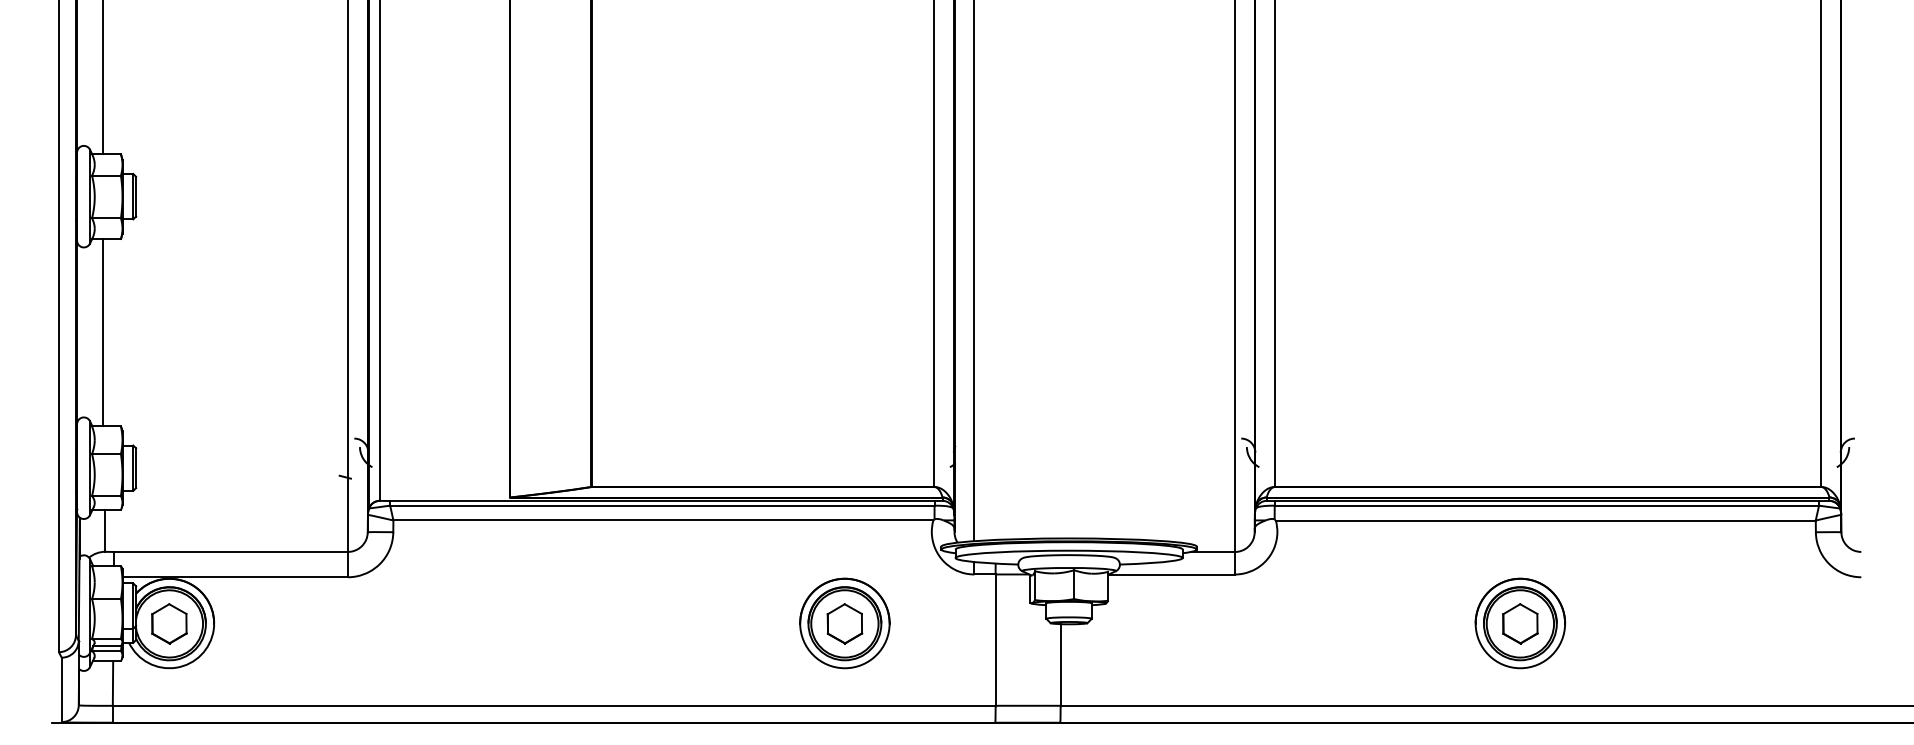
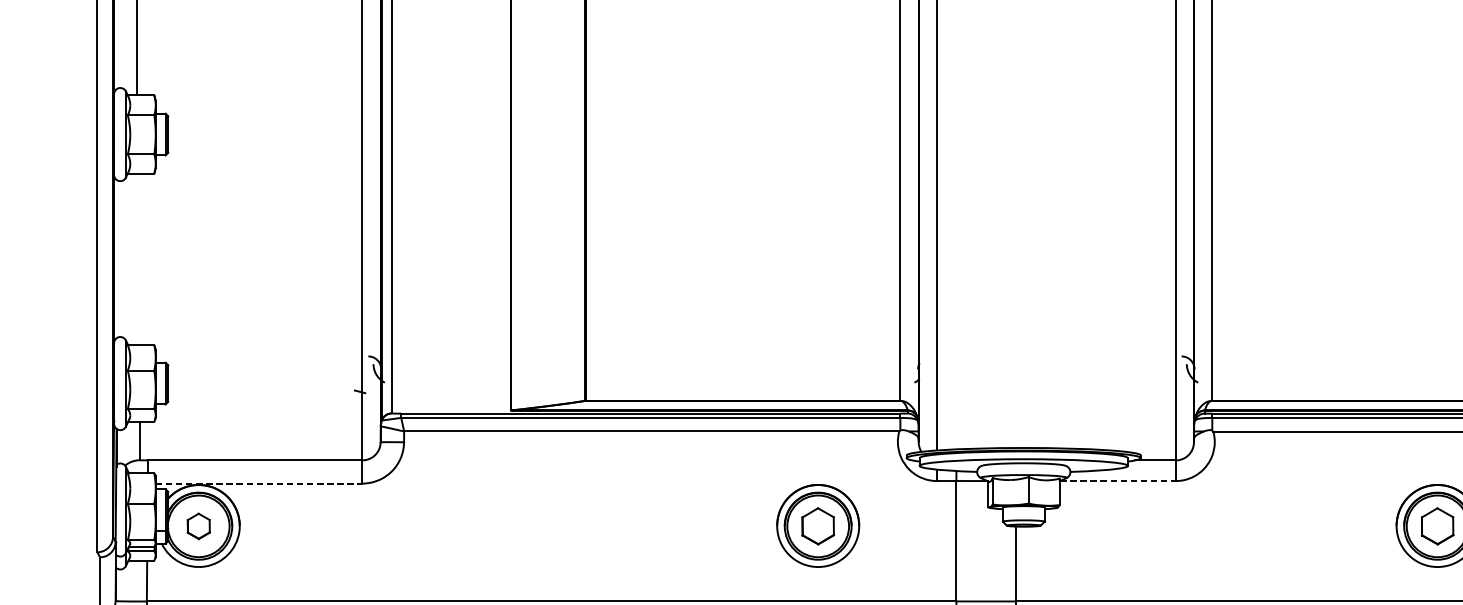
line: (102, 332) -> (137, 259), removed
line: (1172, 574) -> (1118, 481), solid -> dashed
line: (235, 577) -> (259, 483), solid -> dashed
part: (169, 623) -> (198, 525), size x0.7

